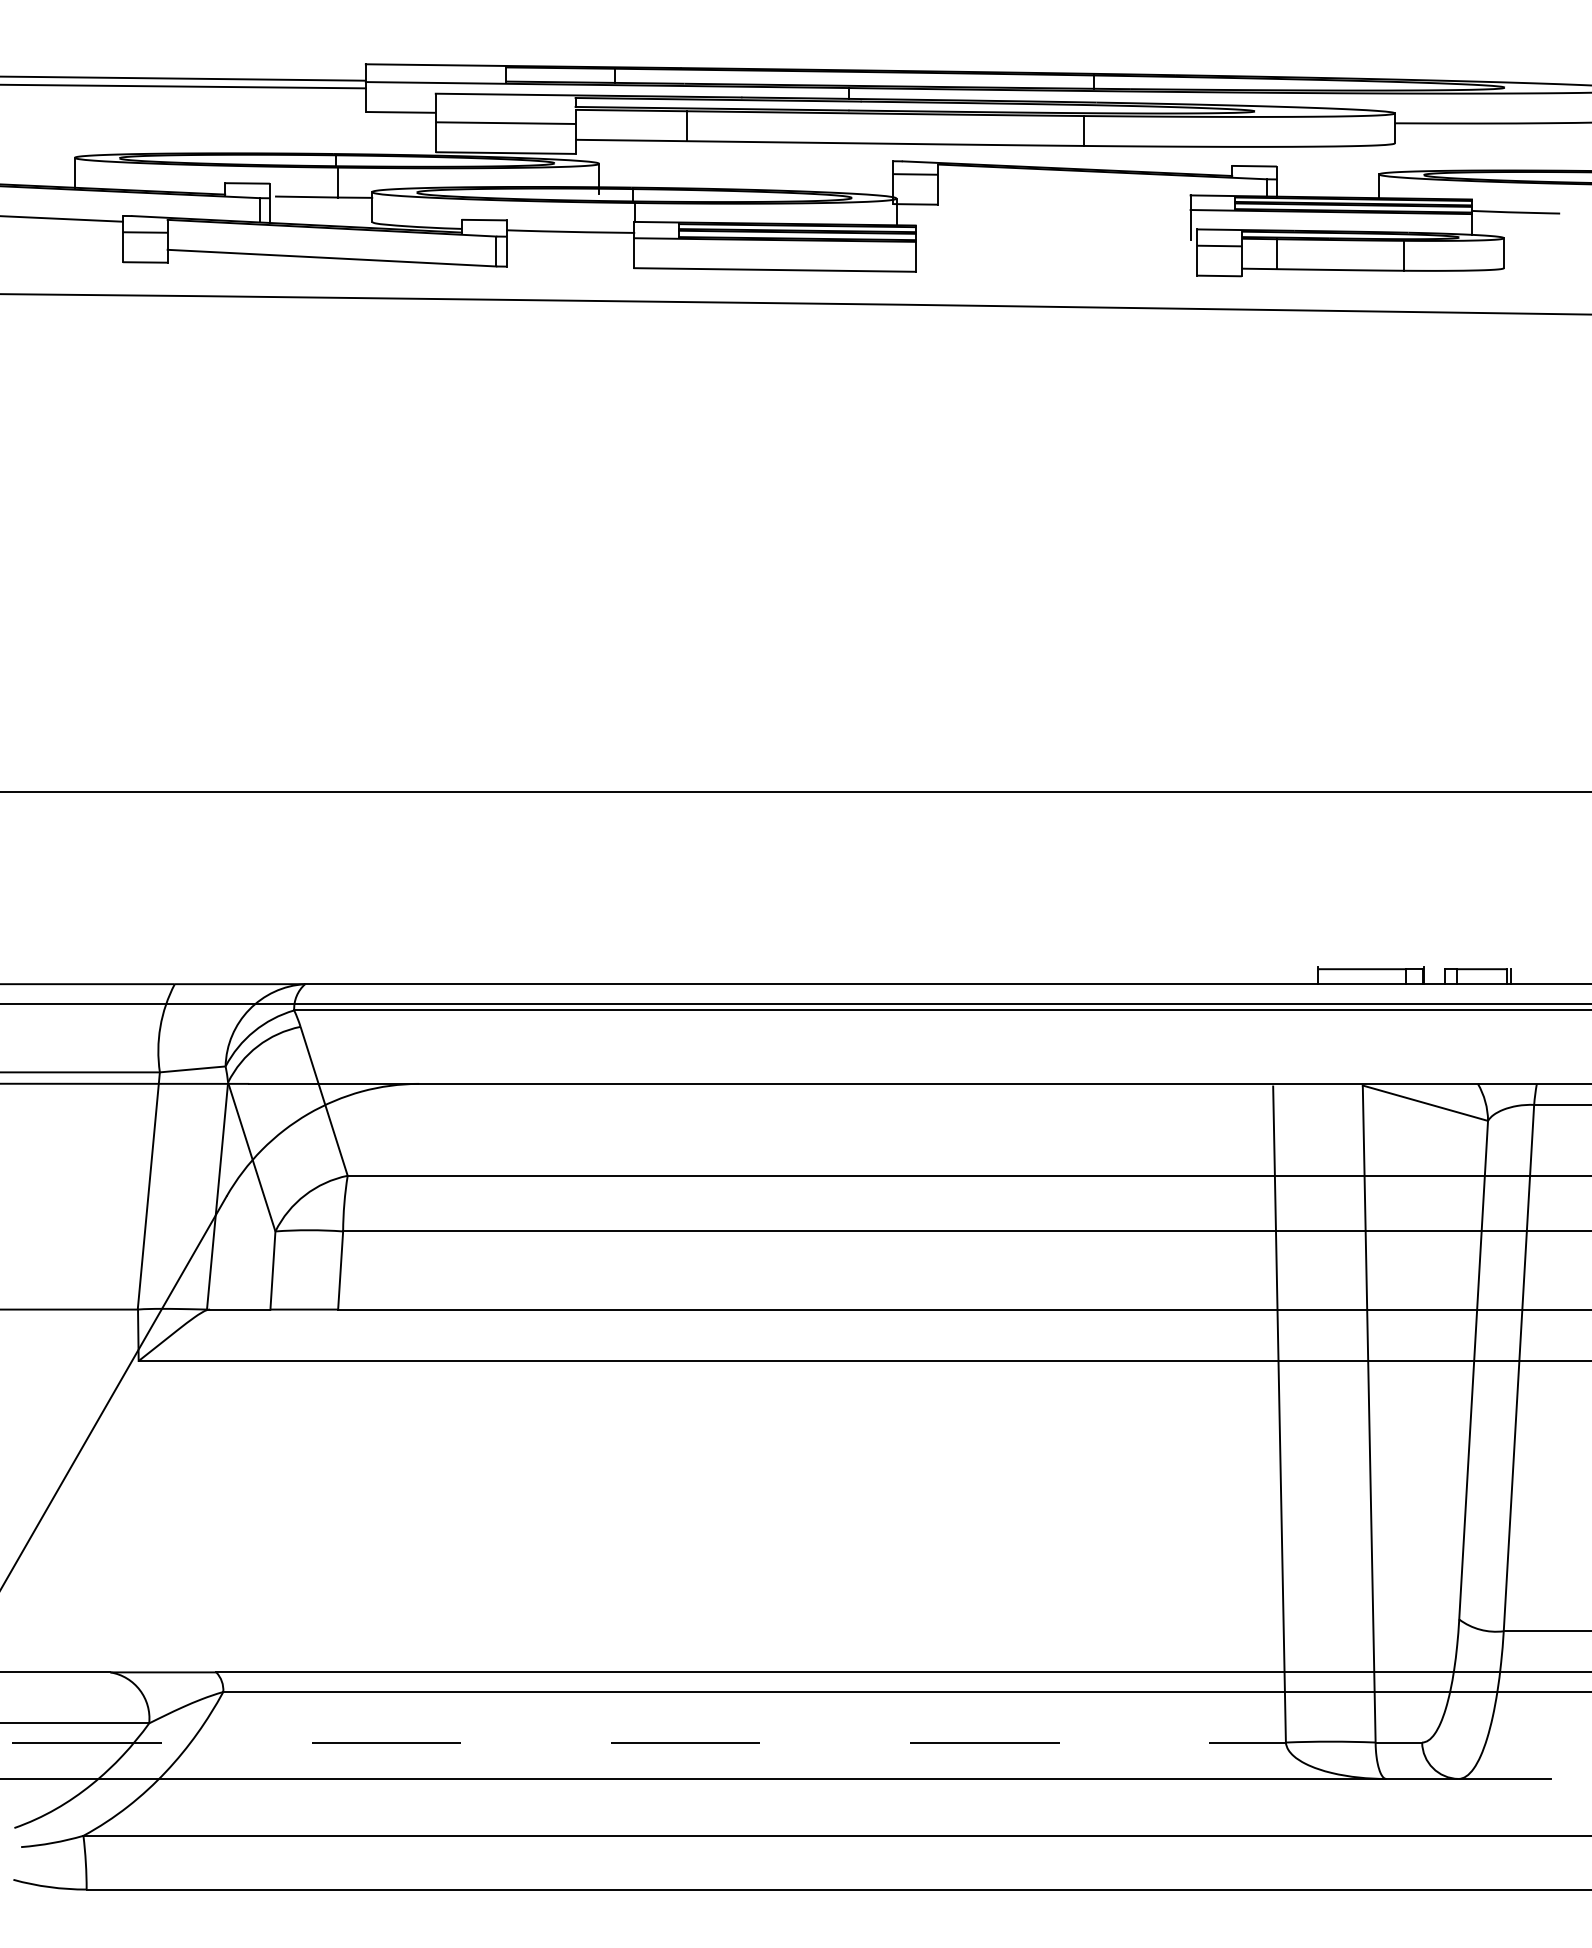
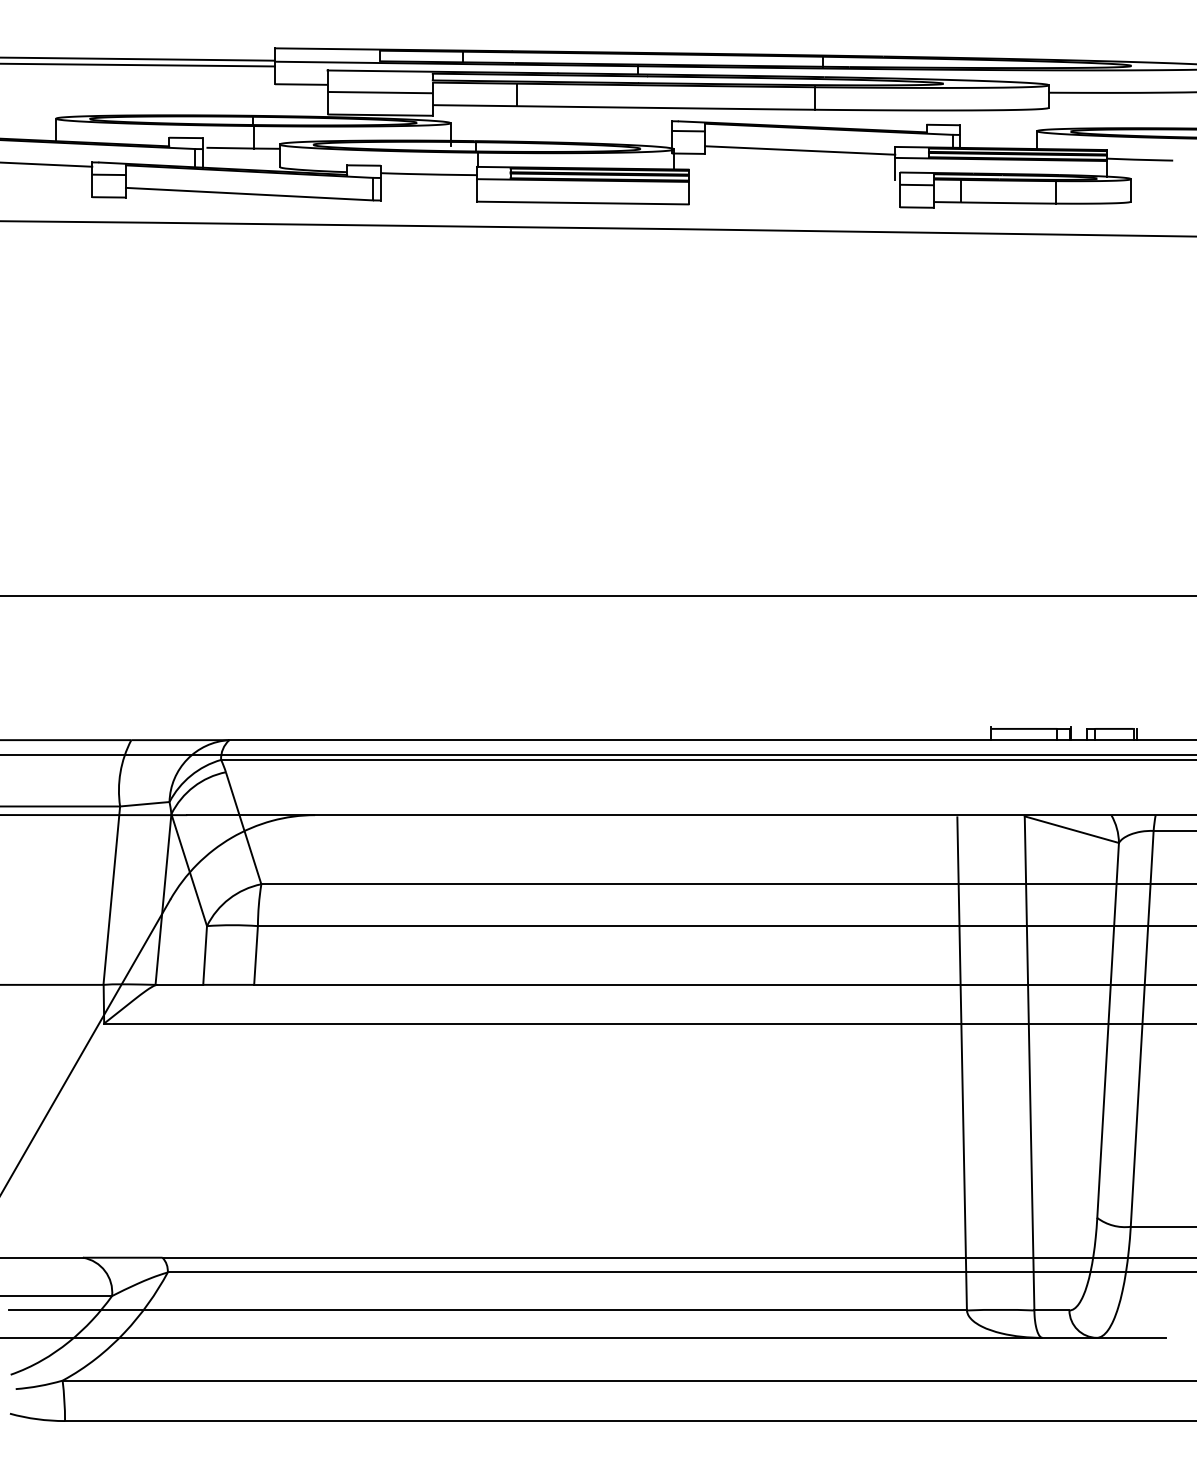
line: (1064, 200) -> (800, 150), added
line: (649, 1742) -> (488, 1310), dashed -> solid

